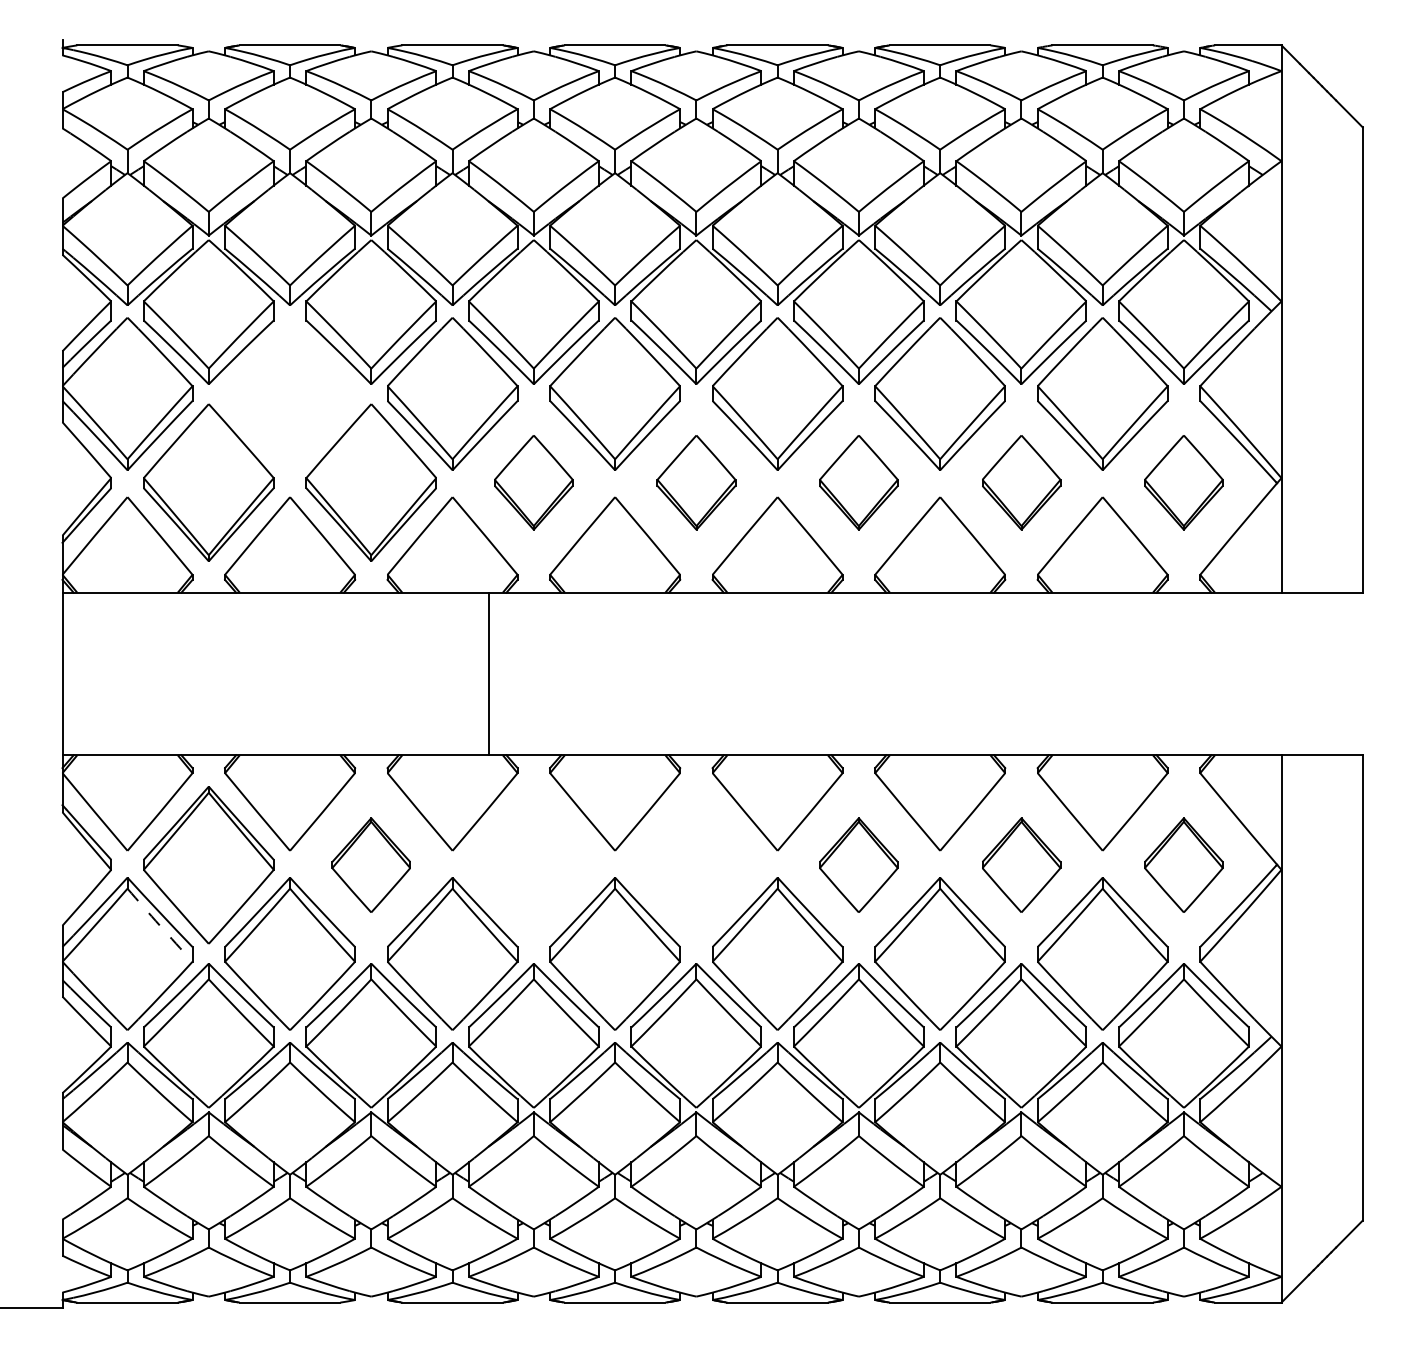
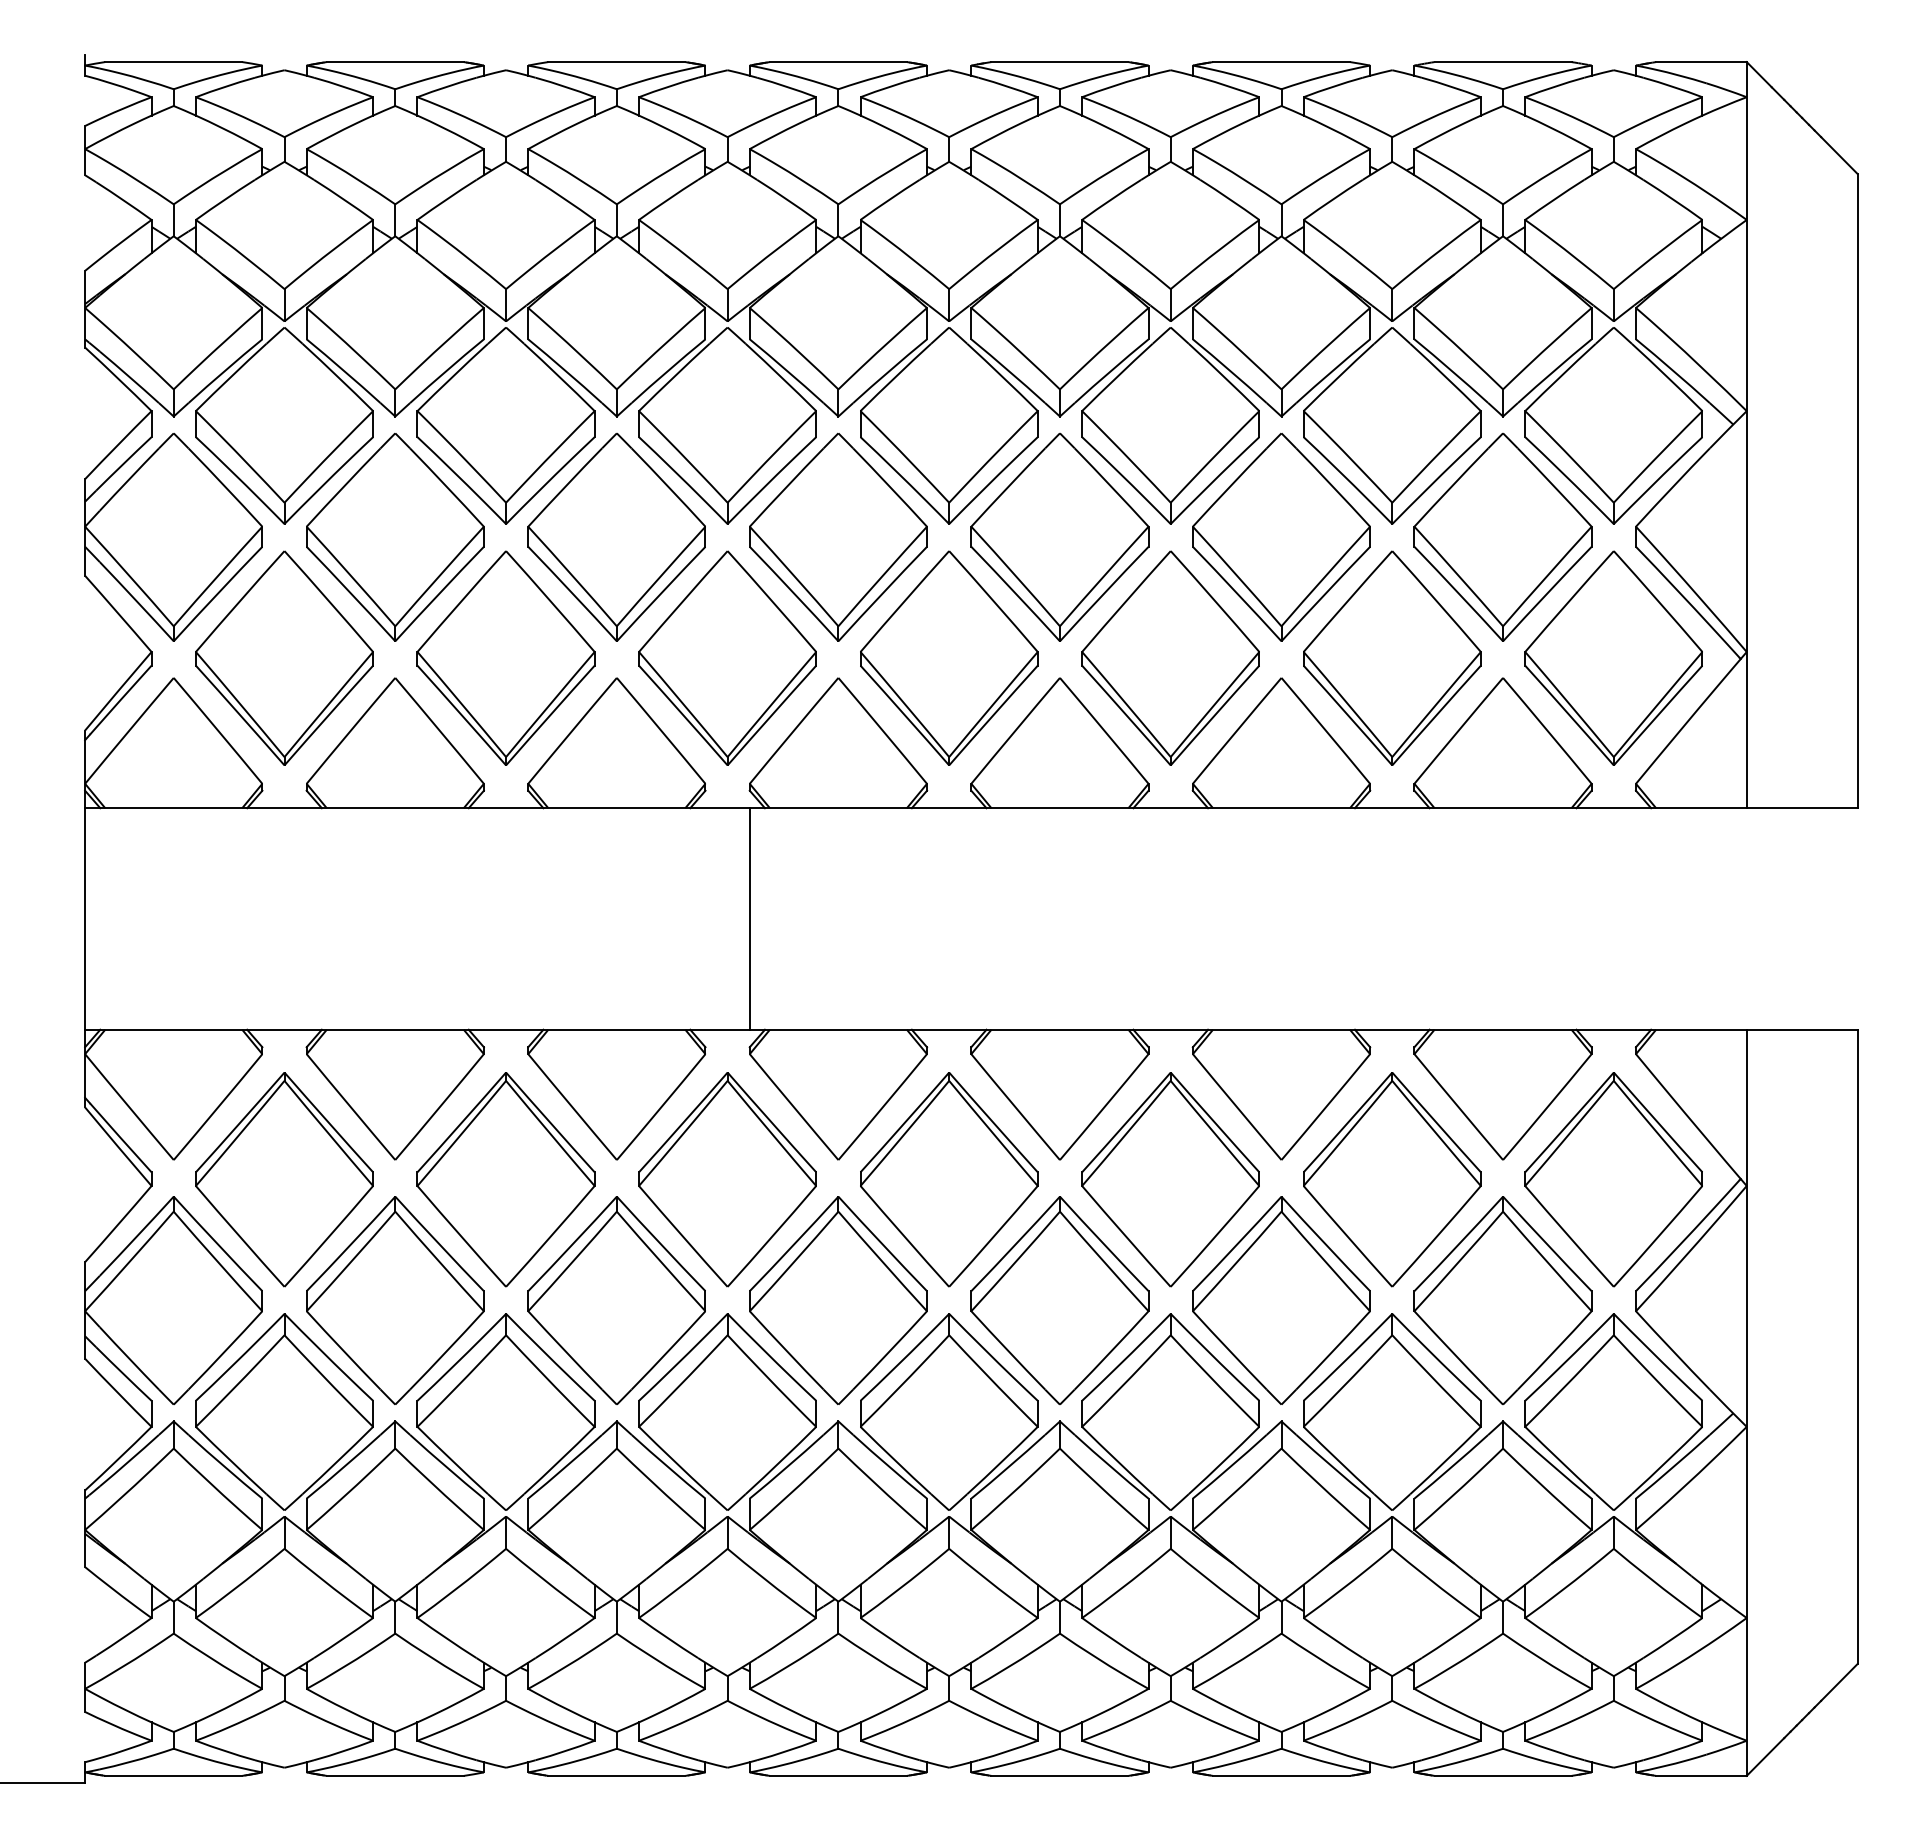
part: (290, 394) -> (395, 537), added
part: (533, 482) -> (727, 657), size x1.67
part: (696, 482) -> (949, 657), size x1.67
part: (858, 482) -> (1170, 657), size x1.67
part: (1021, 482) -> (1392, 657), size x1.67
part: (1183, 482) -> (1613, 657), size x1.67
line: (489, 673) -> (749, 918), moved
part: (370, 865) -> (505, 1179), size x1.67
part: (533, 865) -> (727, 1179), added
part: (696, 865) -> (949, 1179), added
part: (858, 865) -> (1170, 1179), size x1.67
part: (1021, 865) -> (1392, 1179), size x1.67
part: (1183, 865) -> (1613, 1179), size x1.67
arc: (159, 925) -> (217, 1261), dashed -> solid

